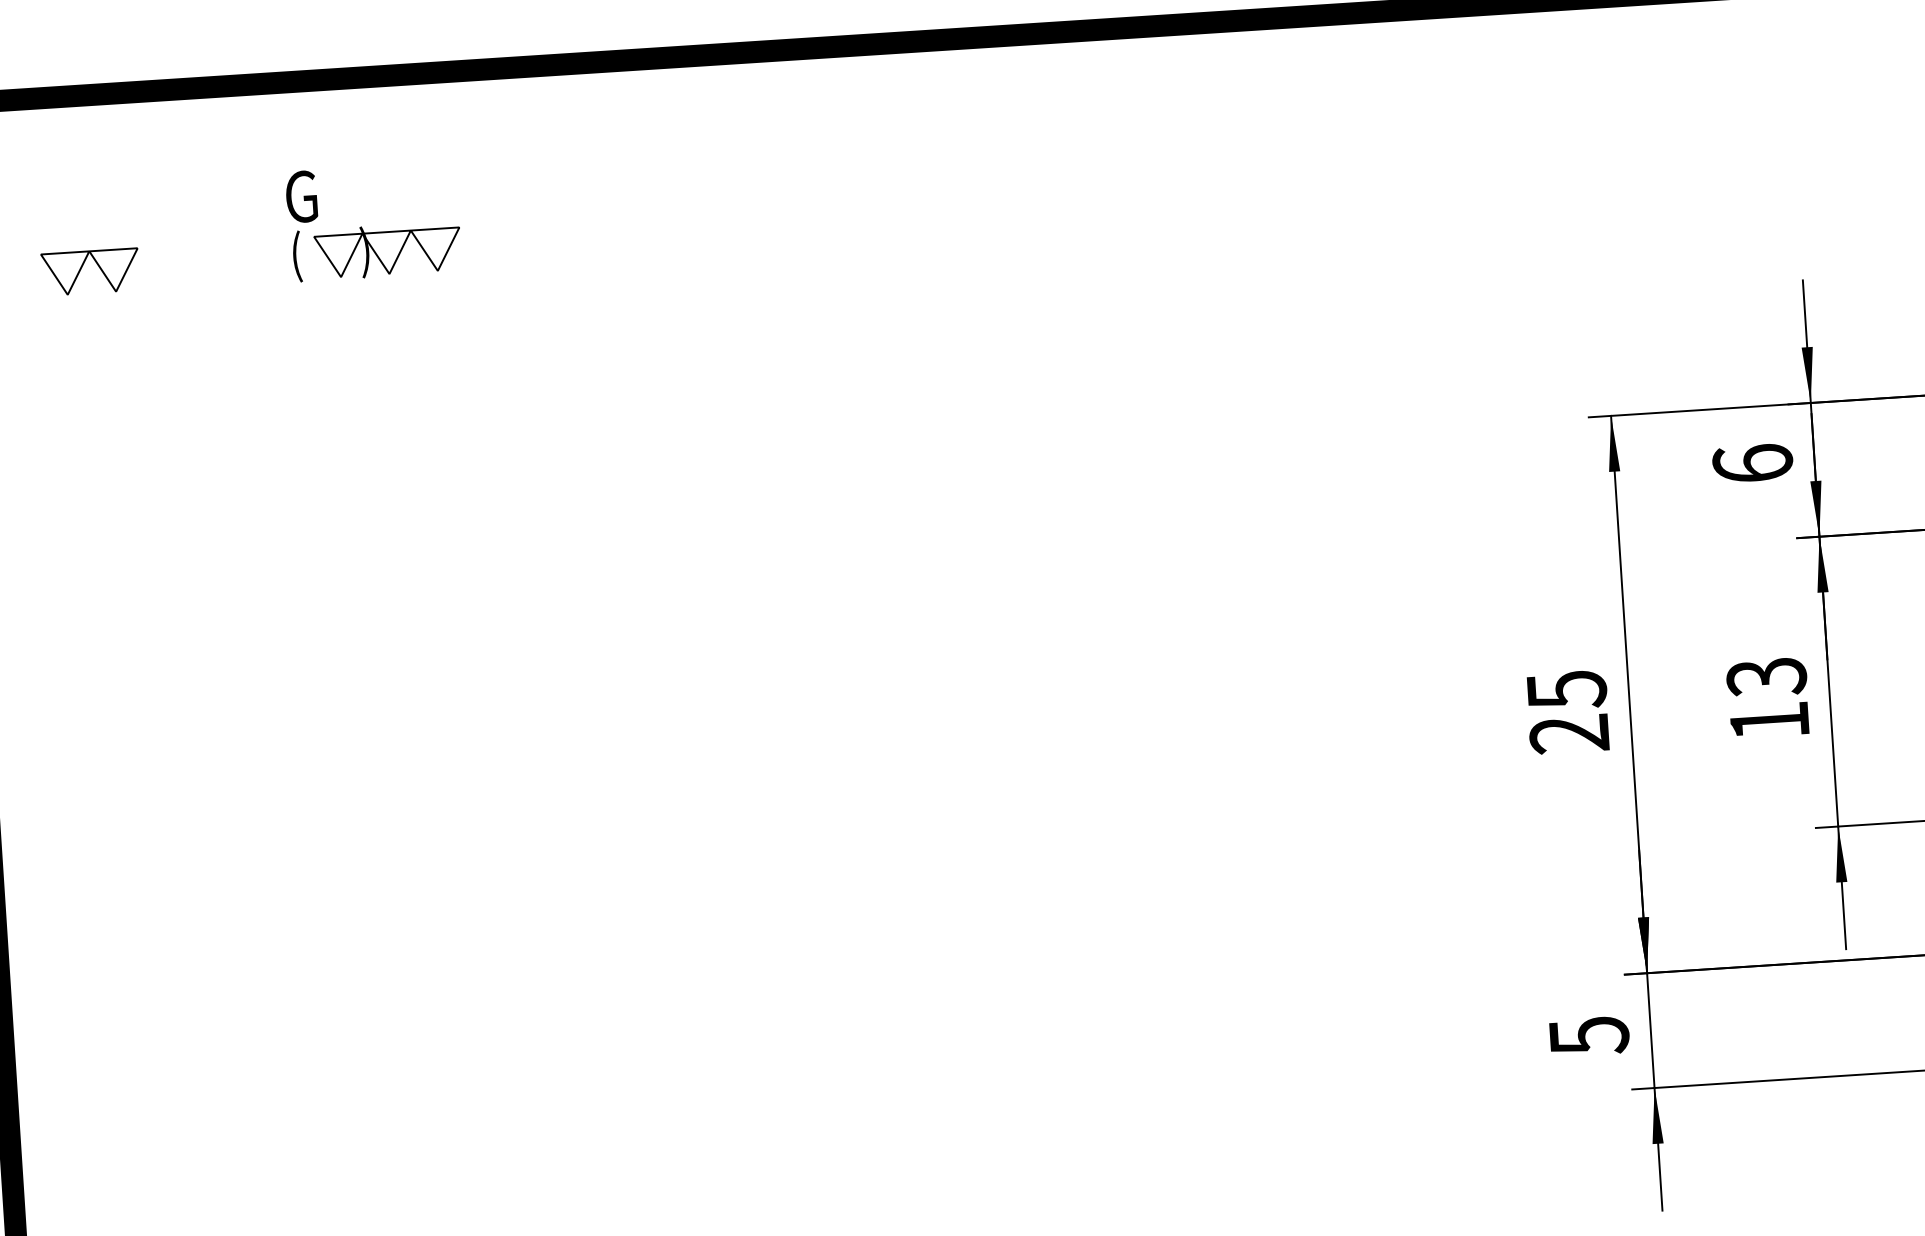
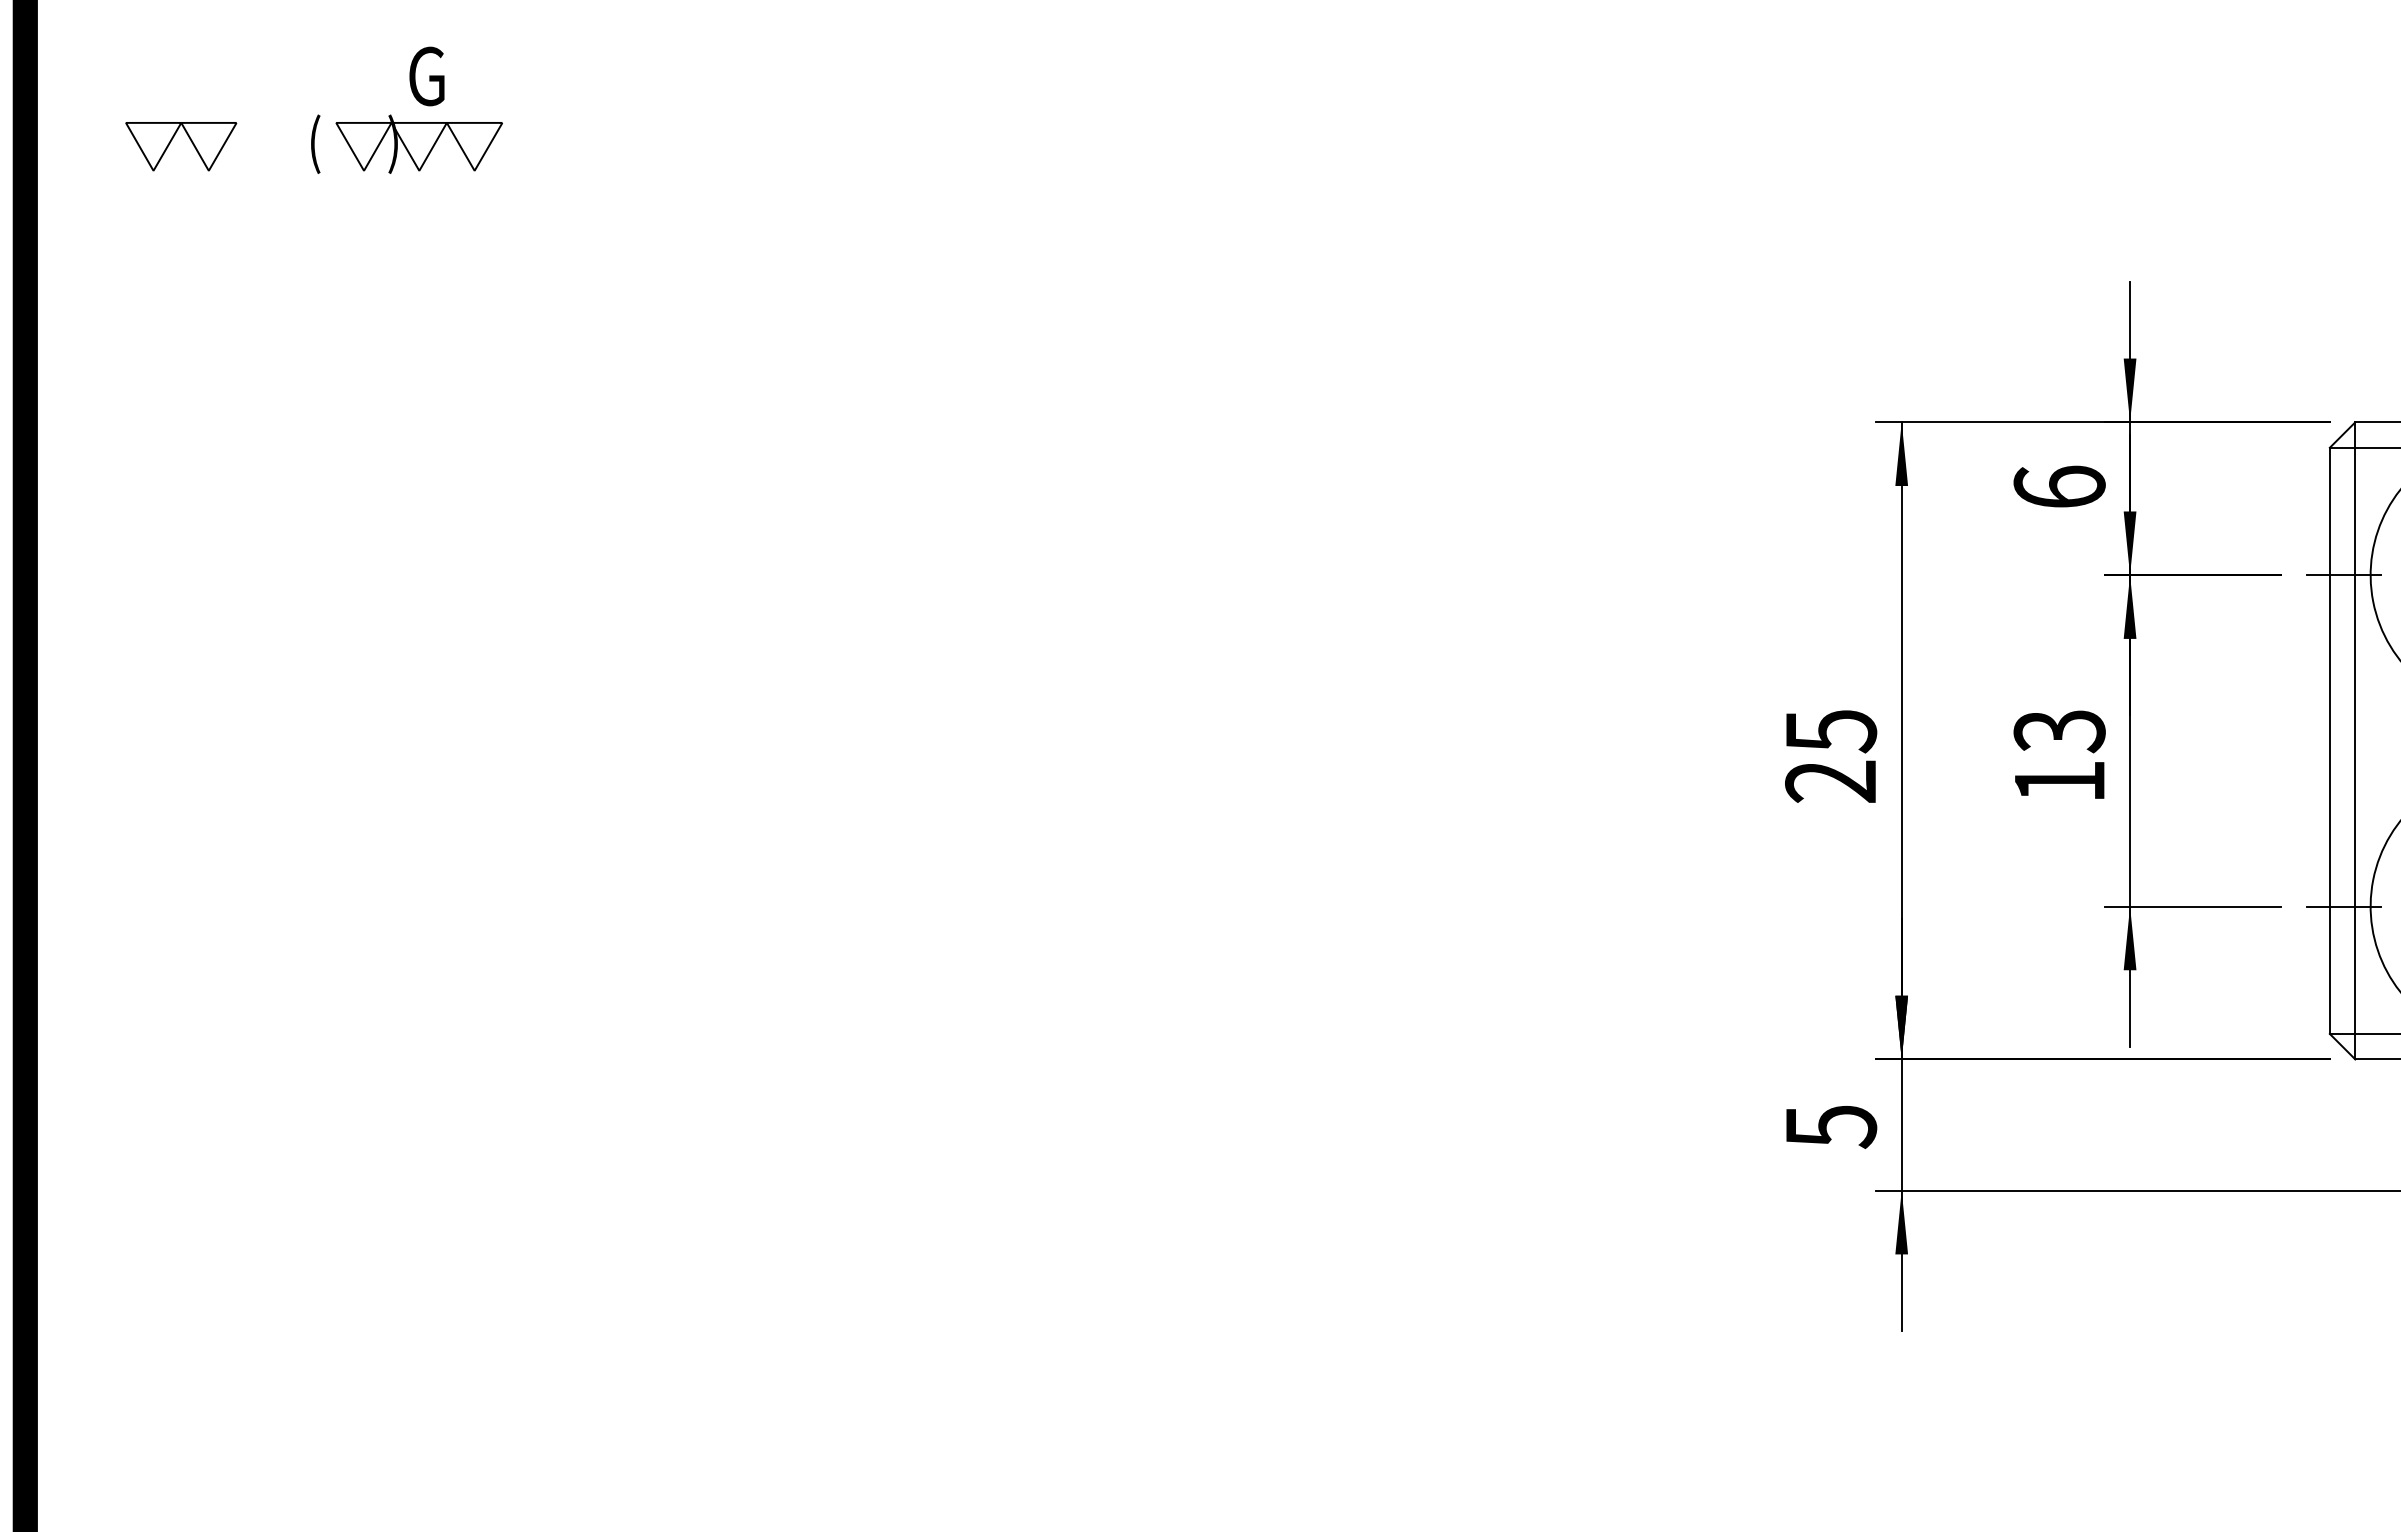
part: (376, 250) -> (406, 143), moved

